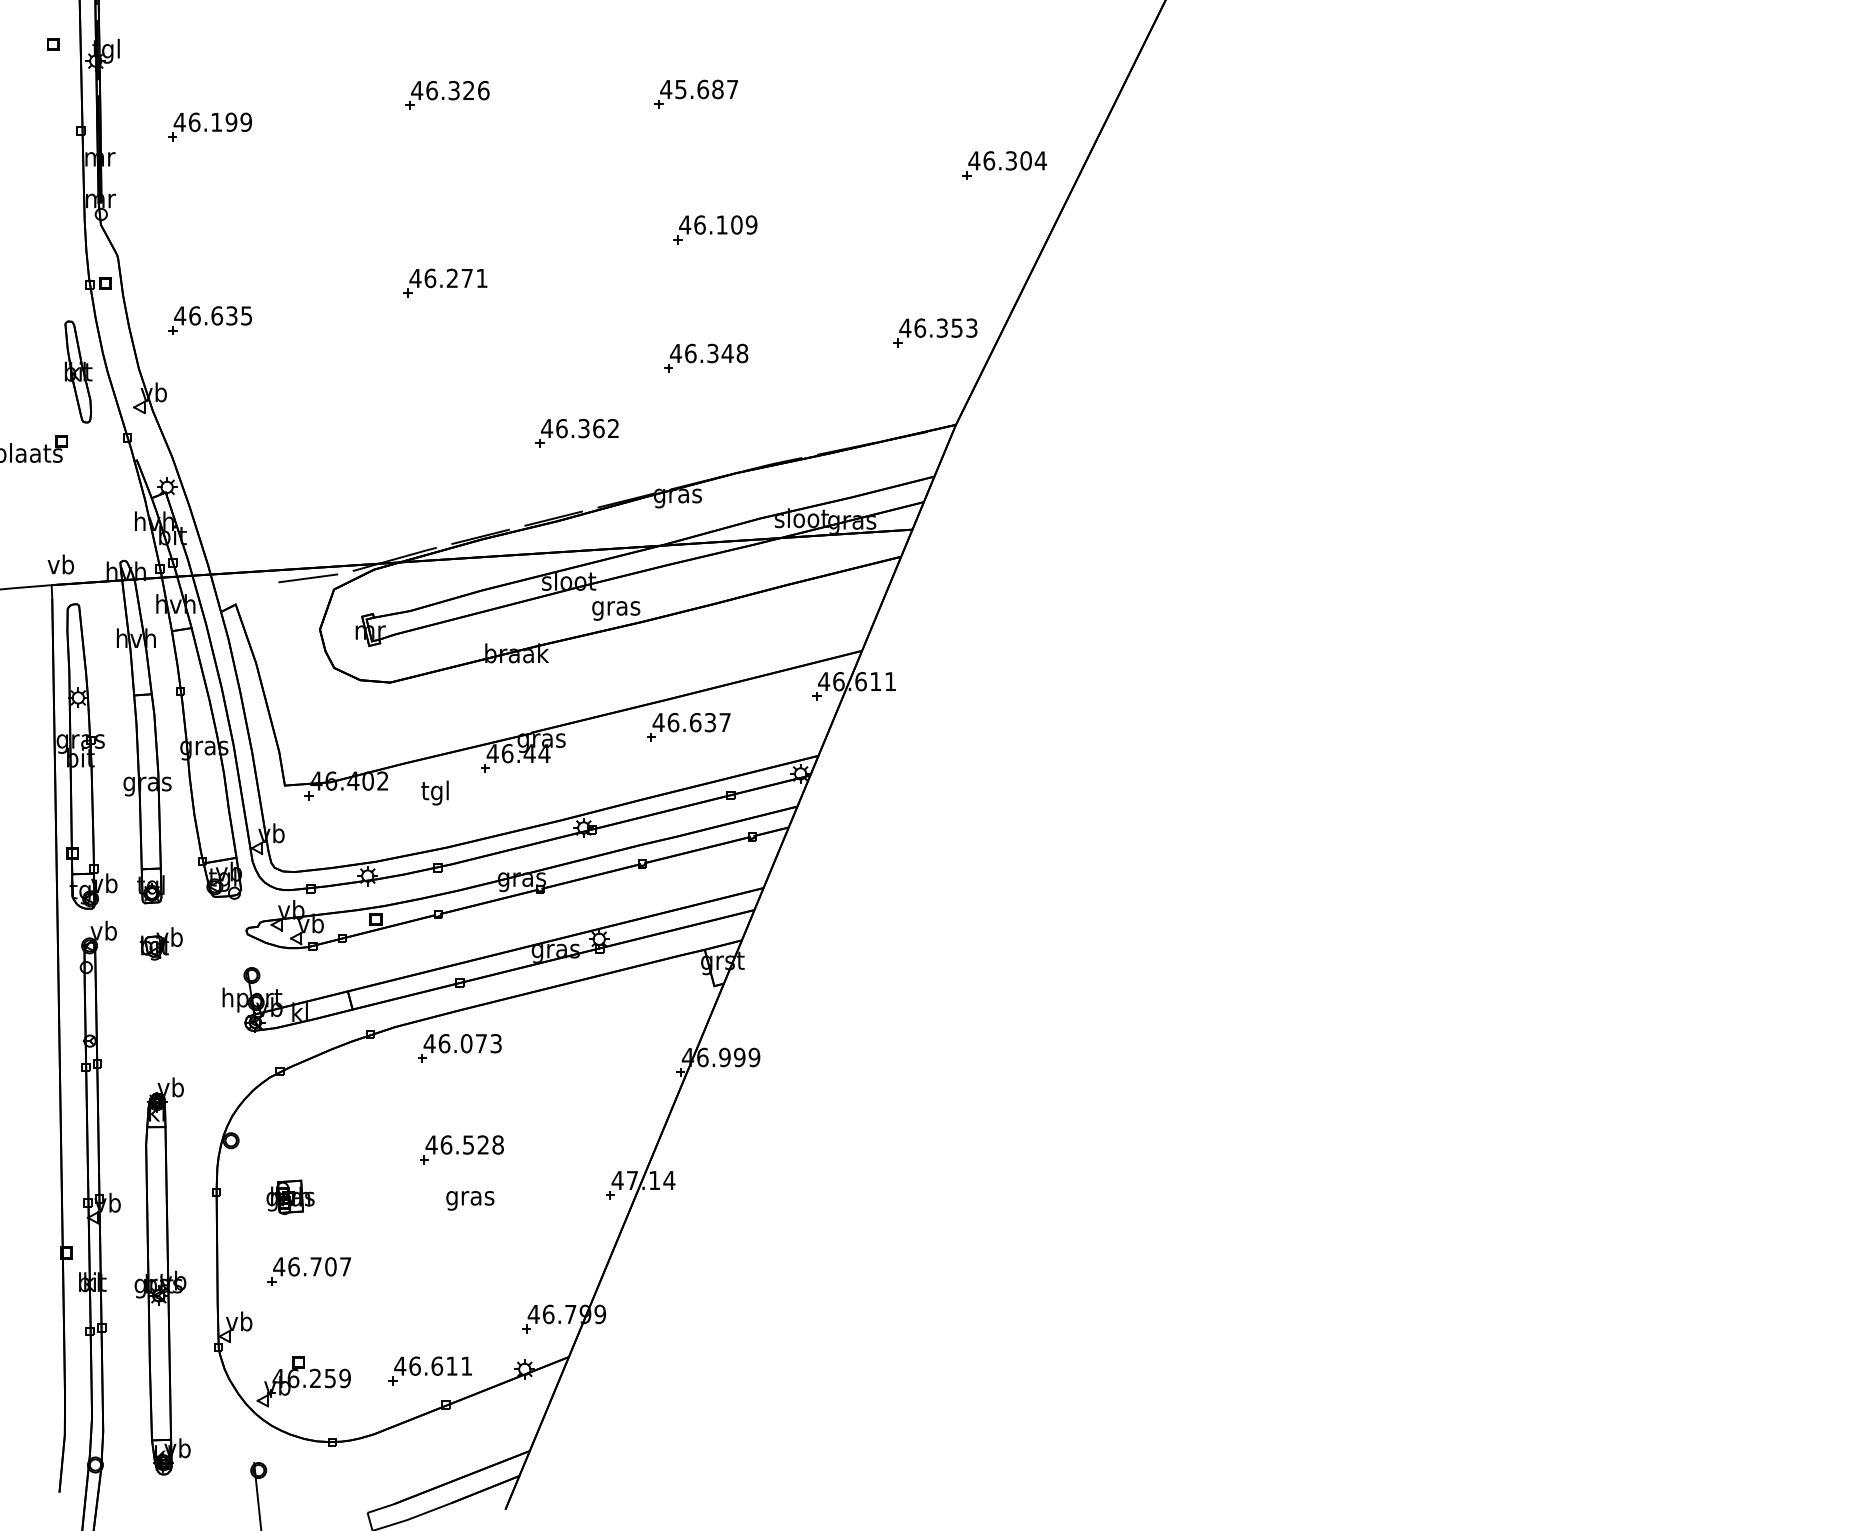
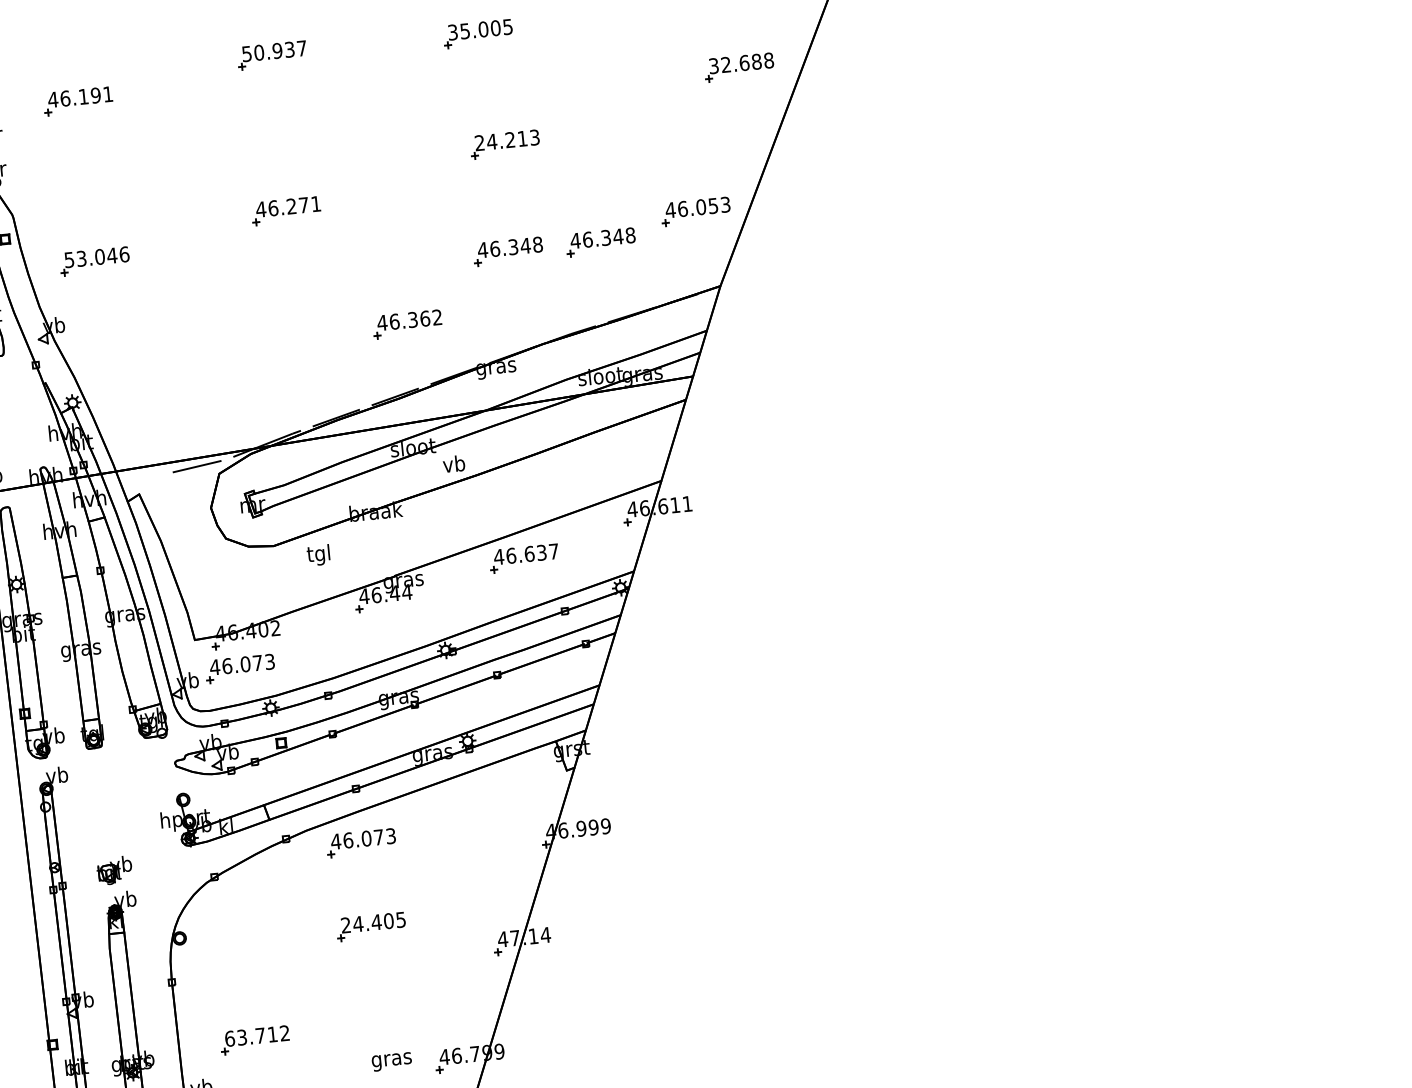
text: (699, 89) -> (480, 29), 45.687 -> 35.005
text: (450, 90) -> (274, 51), 46.326 -> 50.937
text: (246, 121) -> (108, 93), 46.199 -> 46.191
text: (1007, 160) -> (741, 63), 46.304 -> 32.688
text: (718, 224) -> (507, 139), 46.109 -> 24.213
text: (213, 315) -> (96, 256), 46.635 -> 53.046
text: (942, 327) -> (701, 206), 46.353 -> 46.053
part: (818, 357) -> (601, 241), added
text: (616, 607) -> (454, 465), gras -> vb
text: (434, 792) -> (318, 554), moved
part: (335, 825) -> (240, 668), added
part: (160, 943) -> (113, 870), moved
text: (464, 1144) -> (373, 922), 46.528 -> 24.405
part: (290, 1196) -> (233, 979), removed
text: (470, 1200) -> (392, 1061), moved
text: (312, 1266) -> (257, 1035), 46.707 -> 63.712

